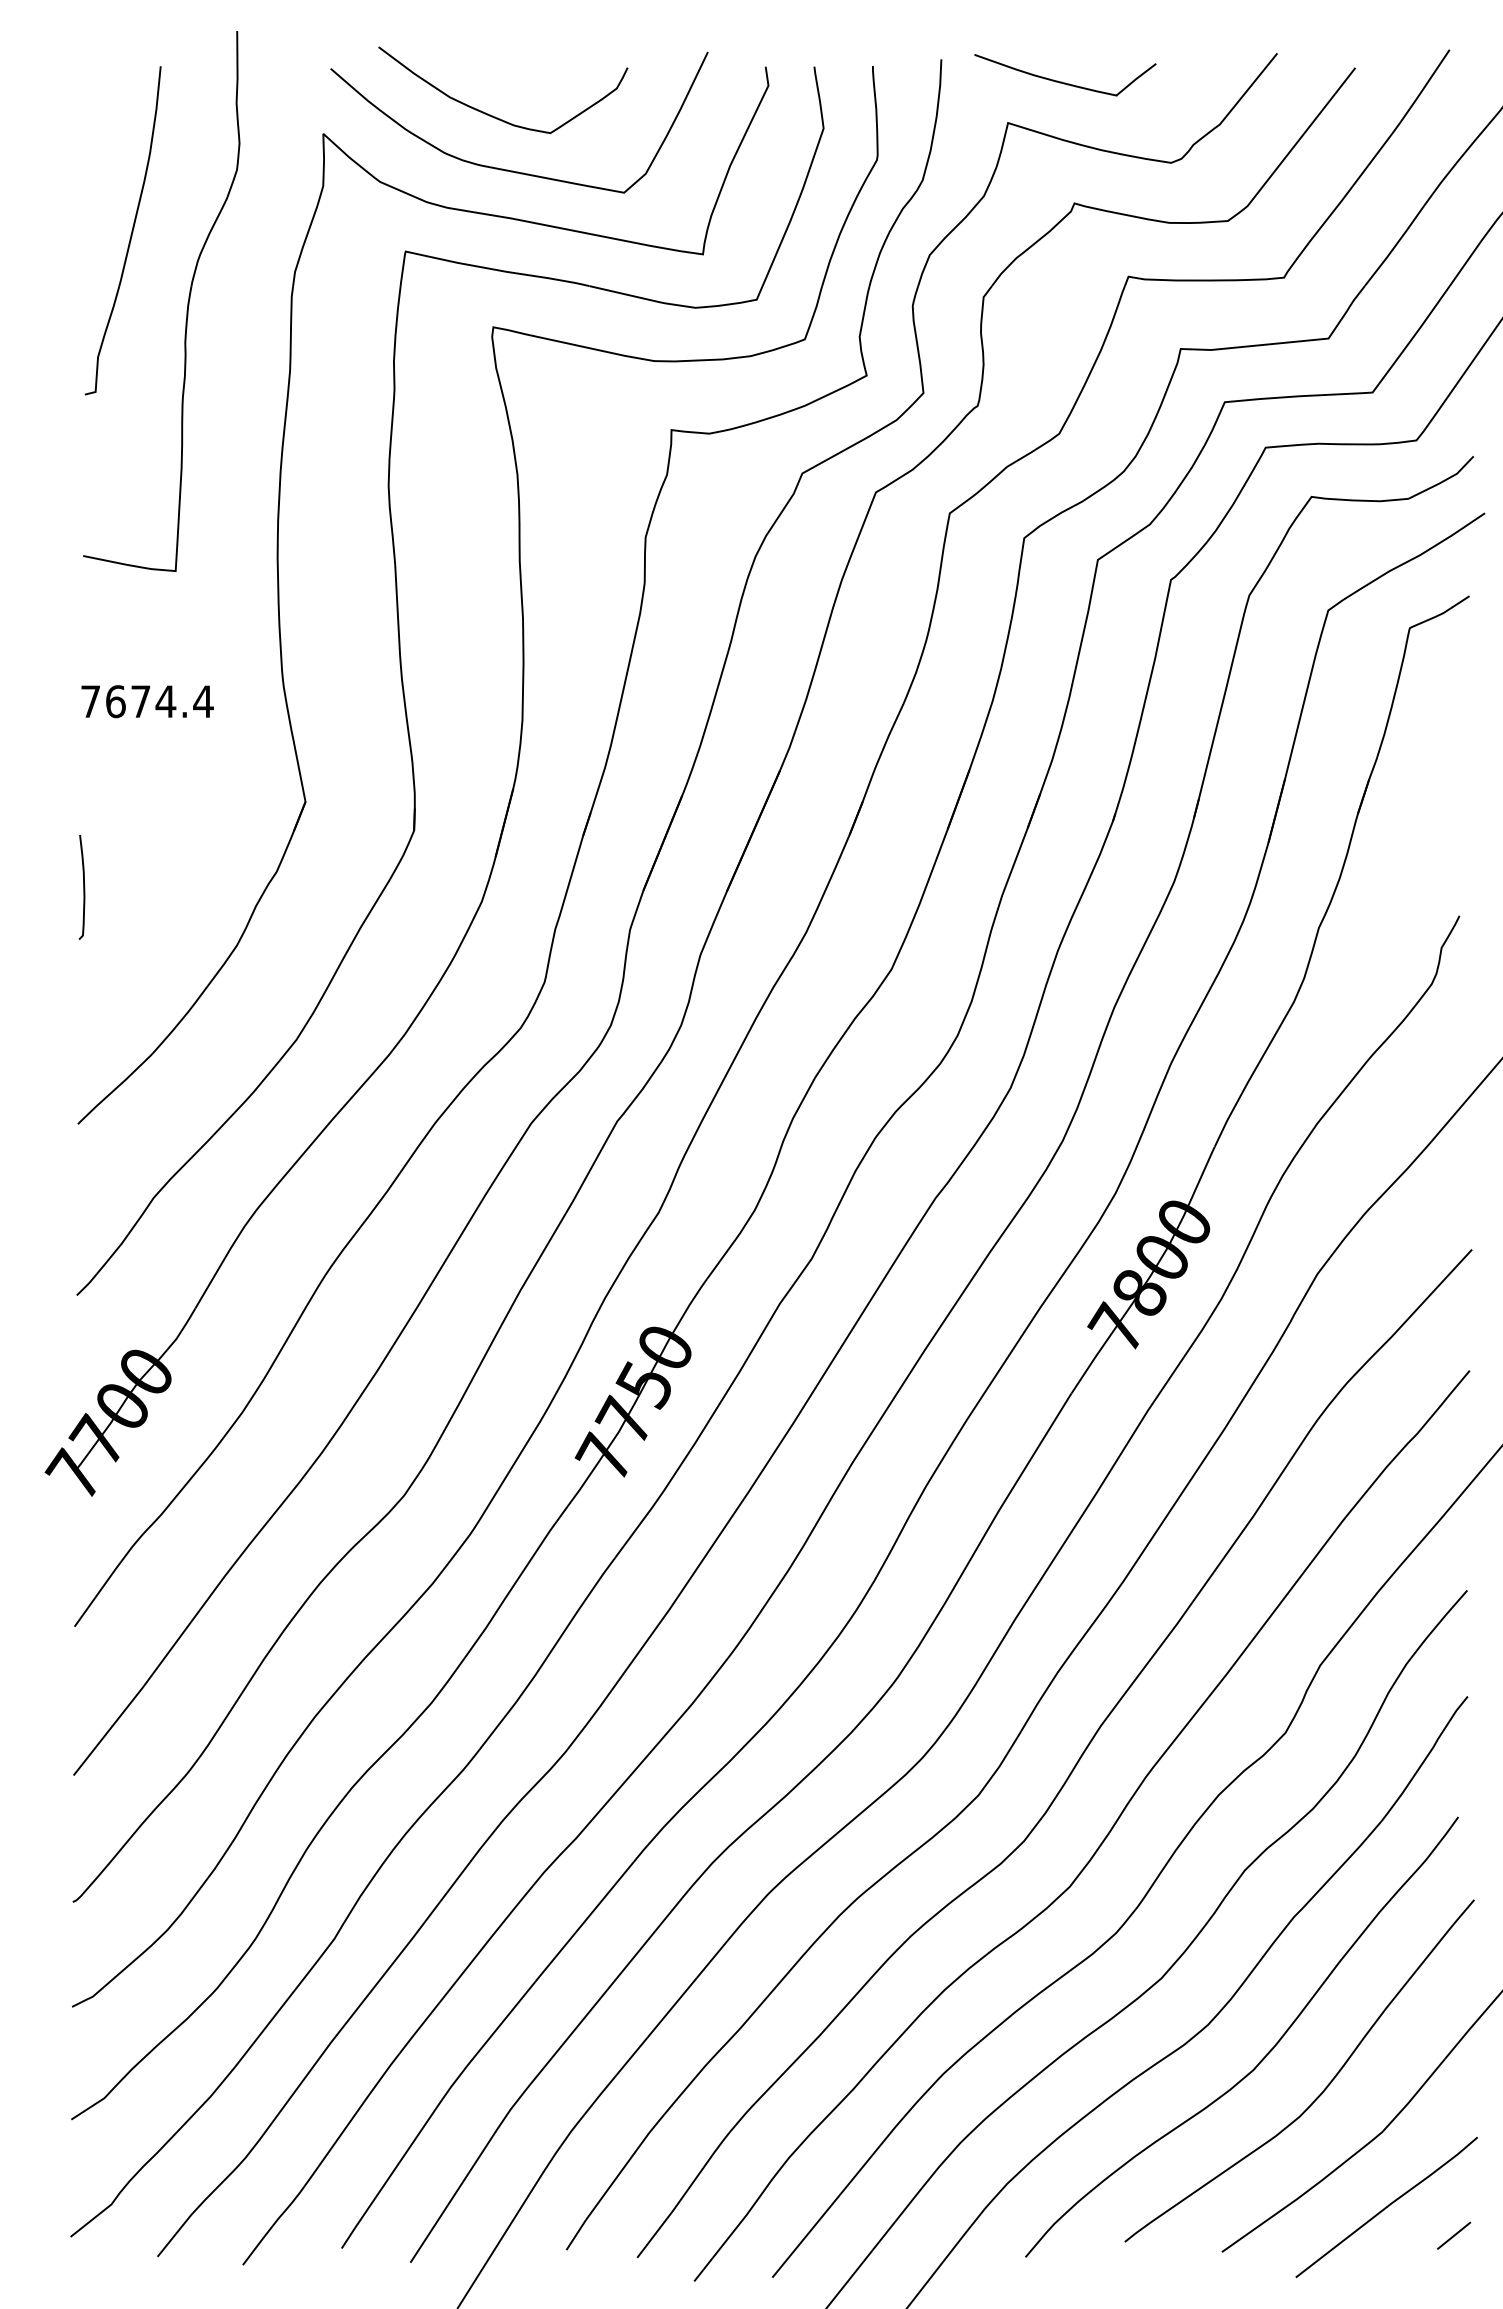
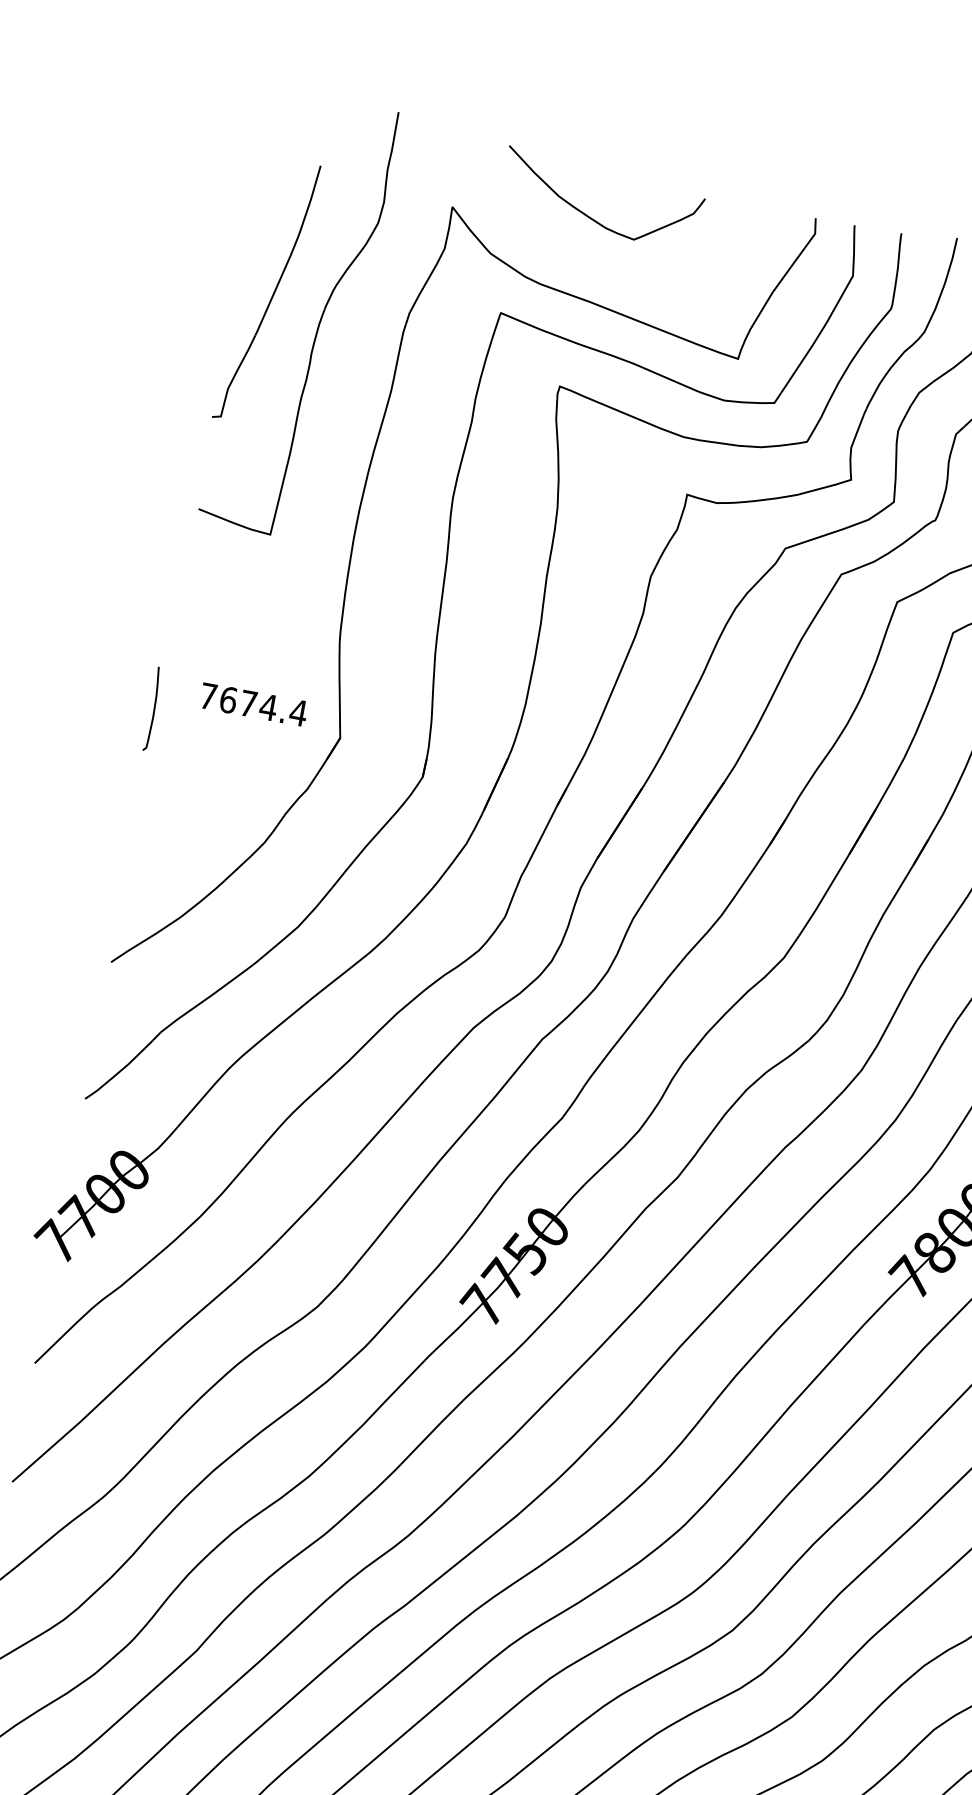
curve: (508, 169) -> (595, 262), removed
part: (130, 234) -> (271, 295), moved
text: (147, 701) -> (253, 704), moved
curve: (83, 887) -> (153, 709), moved

